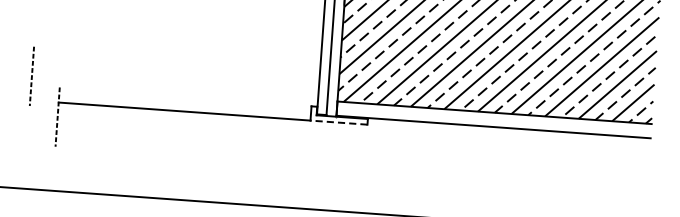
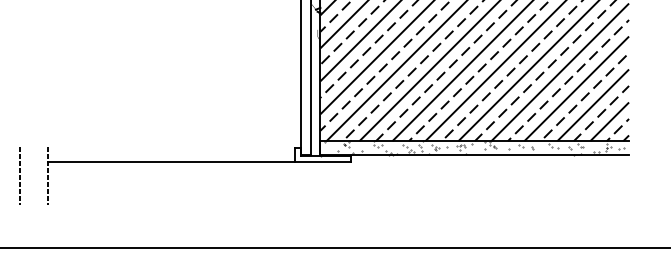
line: (31, 75) -> (19, 175), moved
hatch: (493, 119) -> (474, 147), added
line: (339, 122) -> (323, 161), dashed -> solid

